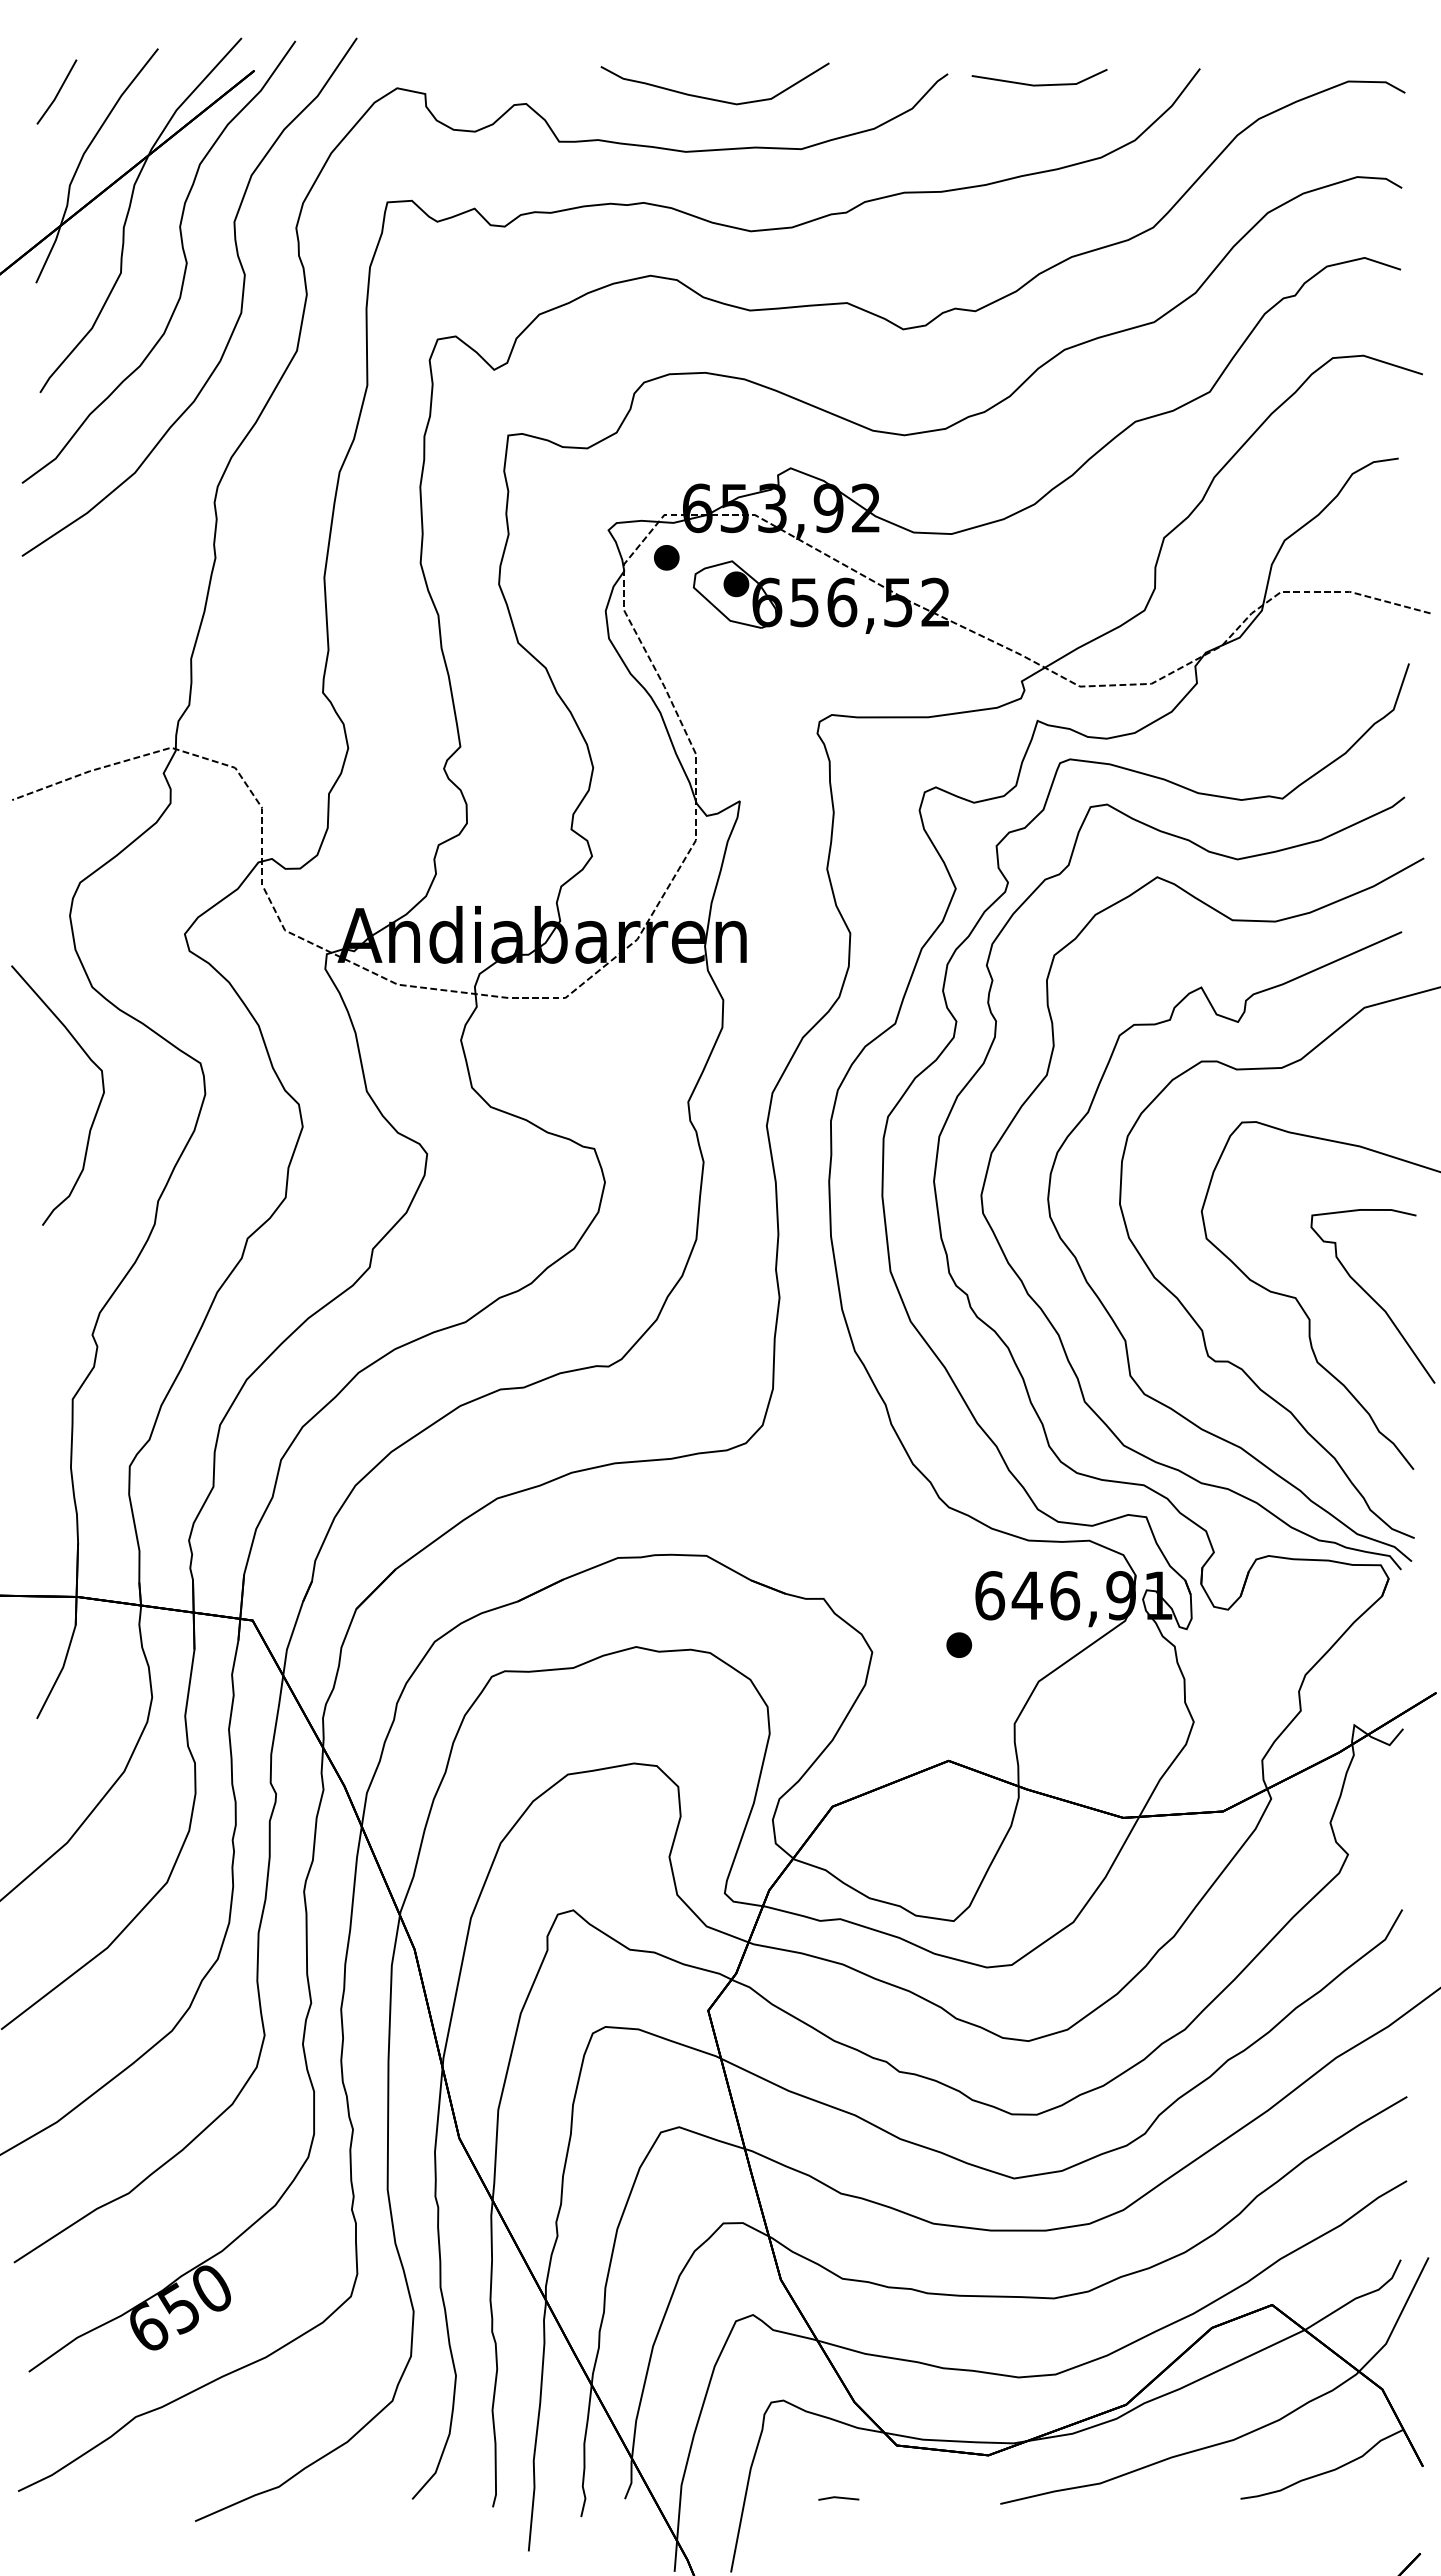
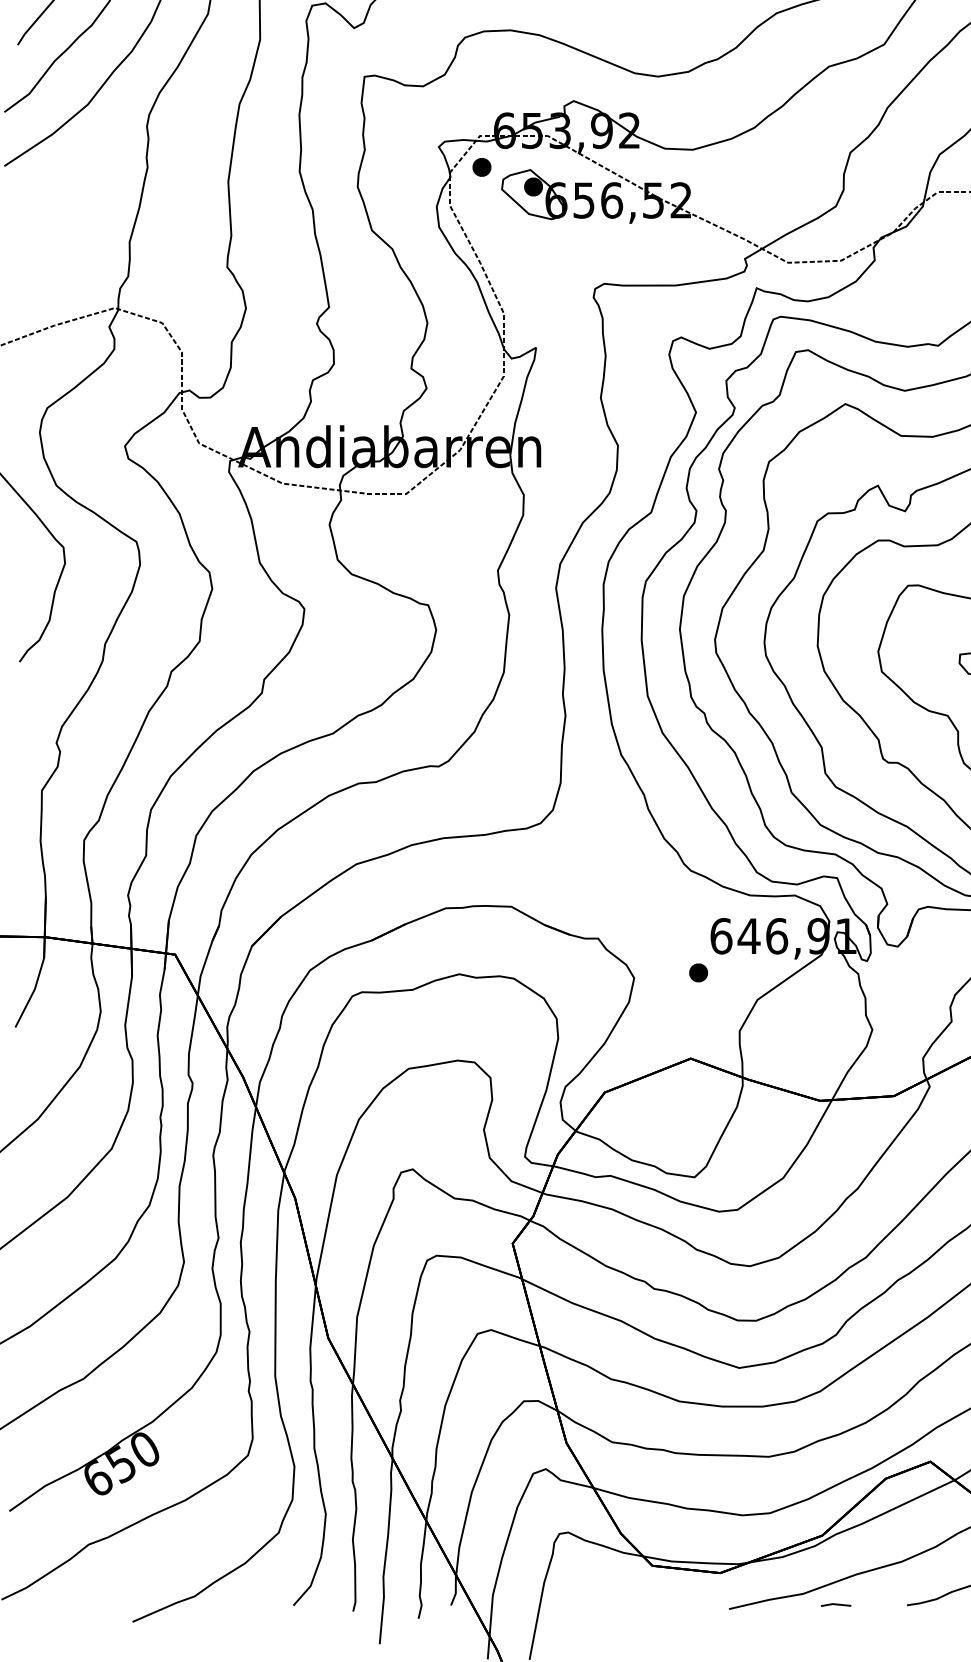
line: (838, 2498) -> (835, 1605), moved

